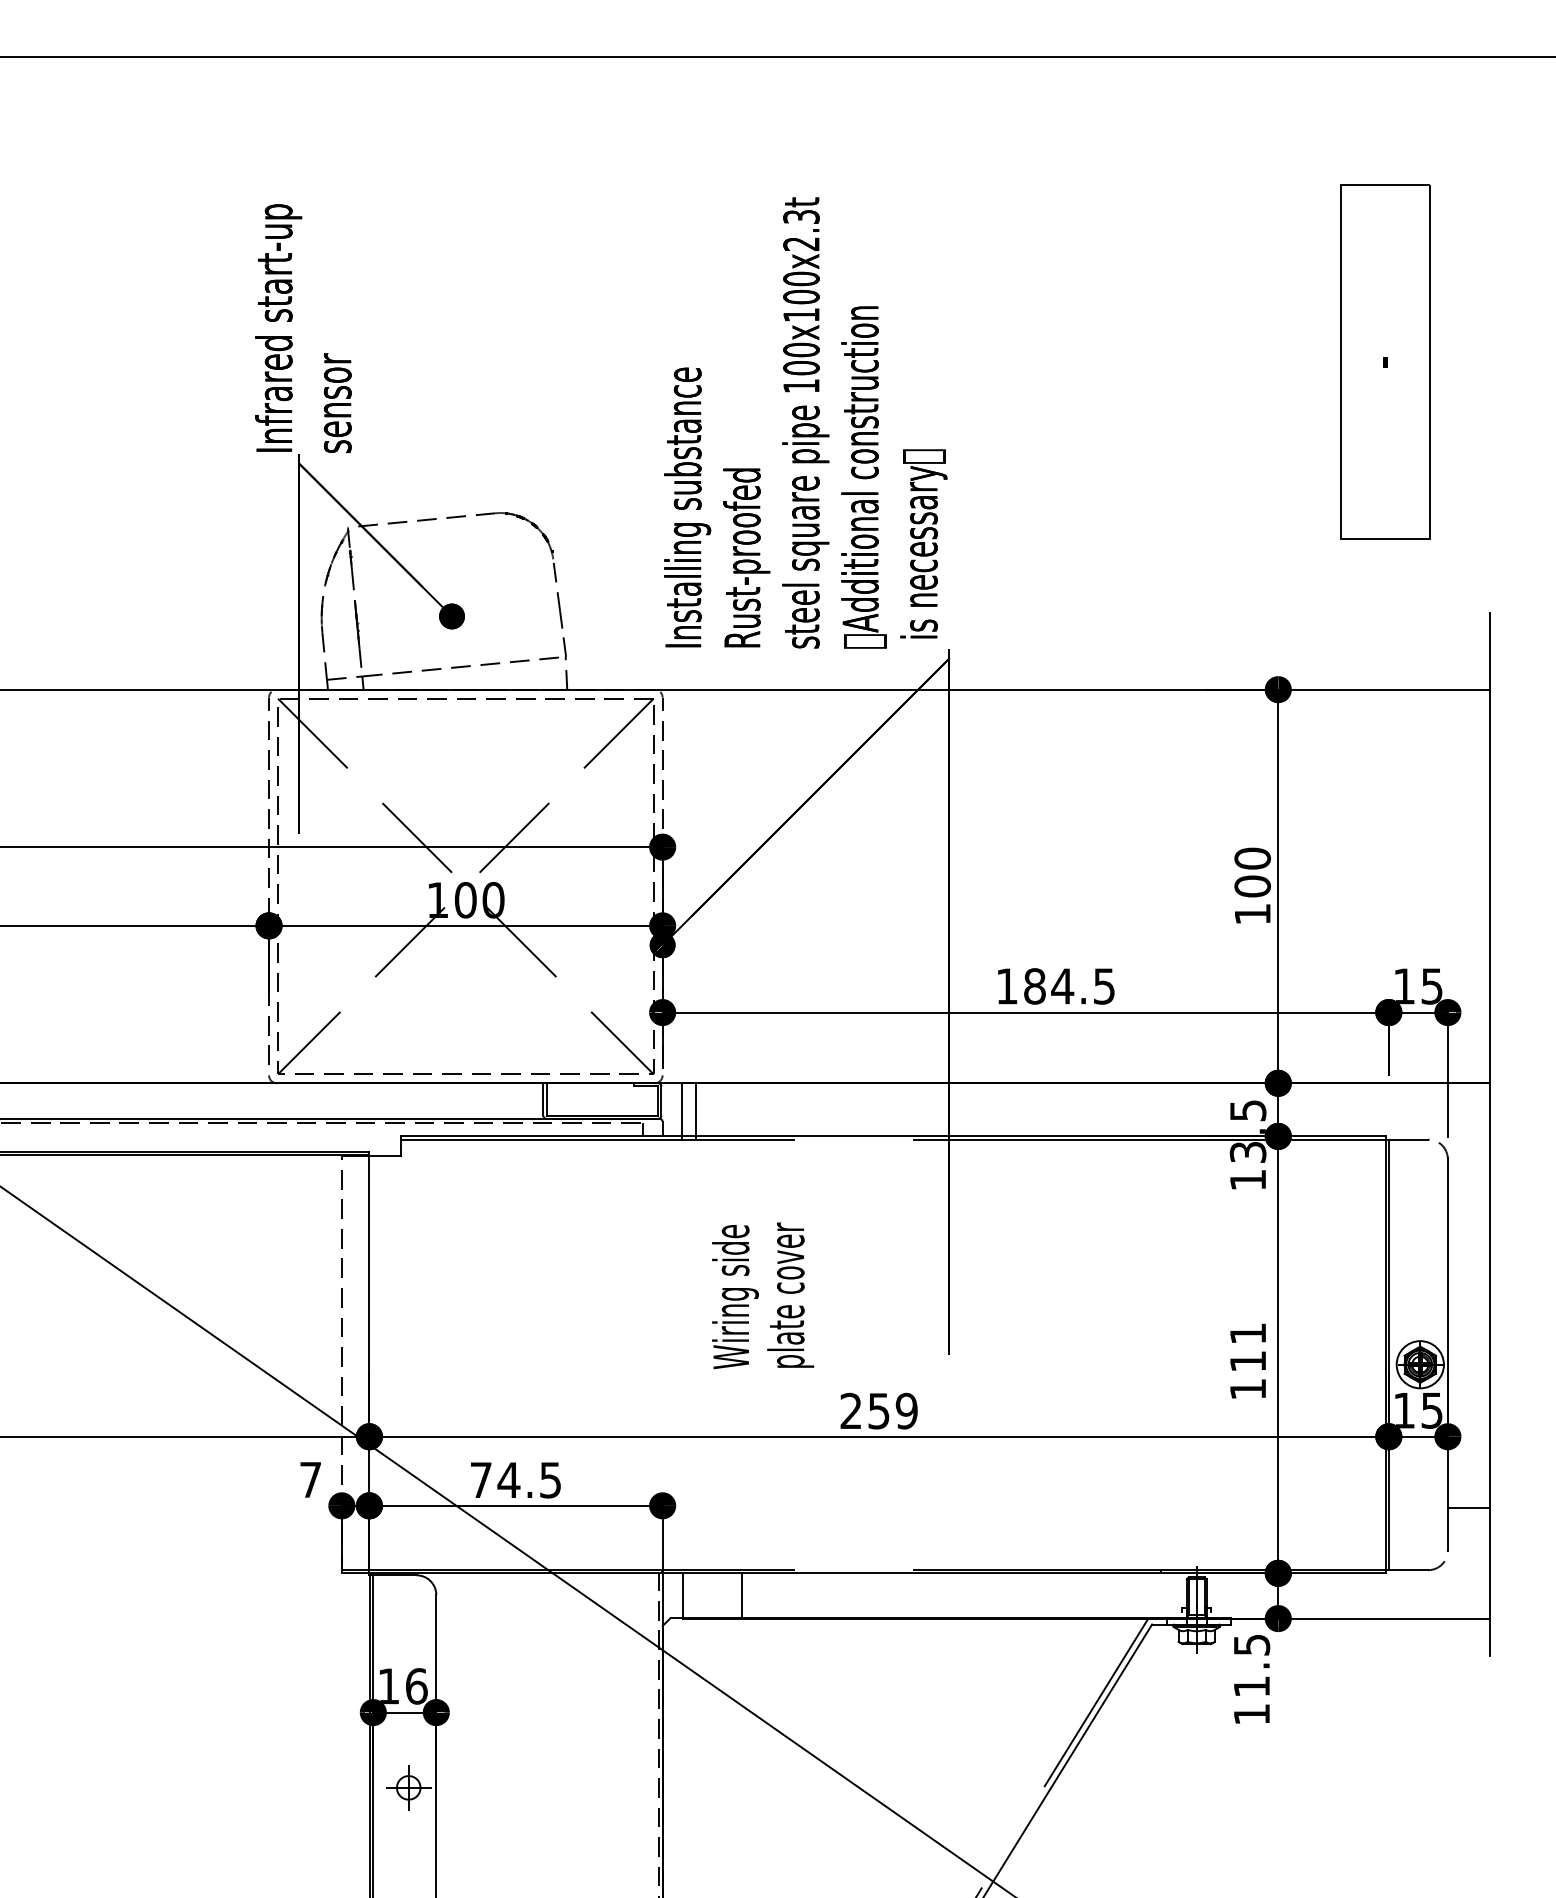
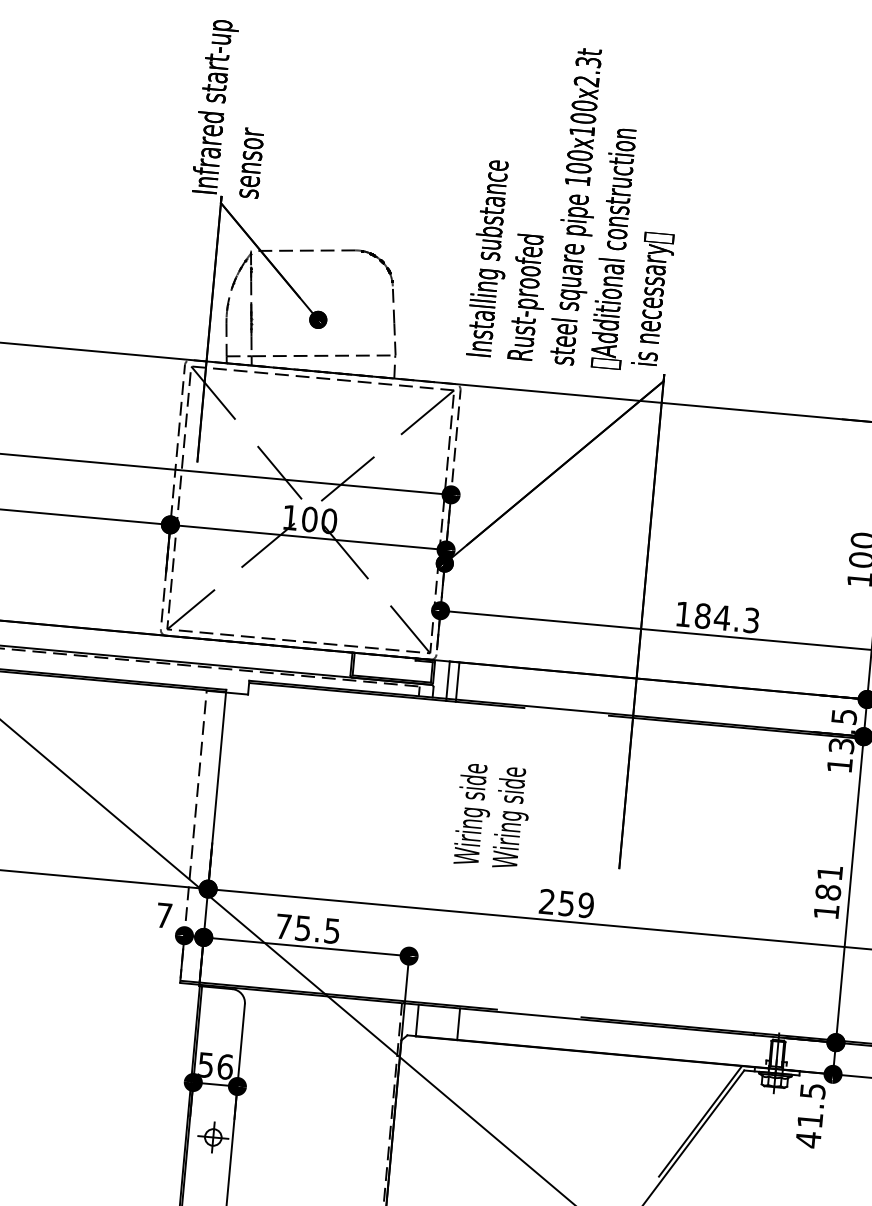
text: (1104, 986) -> (751, 620), 184.5 -> 184.3
text: (790, 1295) -> (512, 817), plate cover -> Wiring side
text: (1247, 1361) -> (827, 892), 111 -> 181
text: (508, 1480) -> (302, 928), 74.5 -> 75.5
text: (388, 1686) -> (205, 1065), 16 -> 56
text: (1251, 1714) -> (808, 1139), 11.5 -> 41.5

